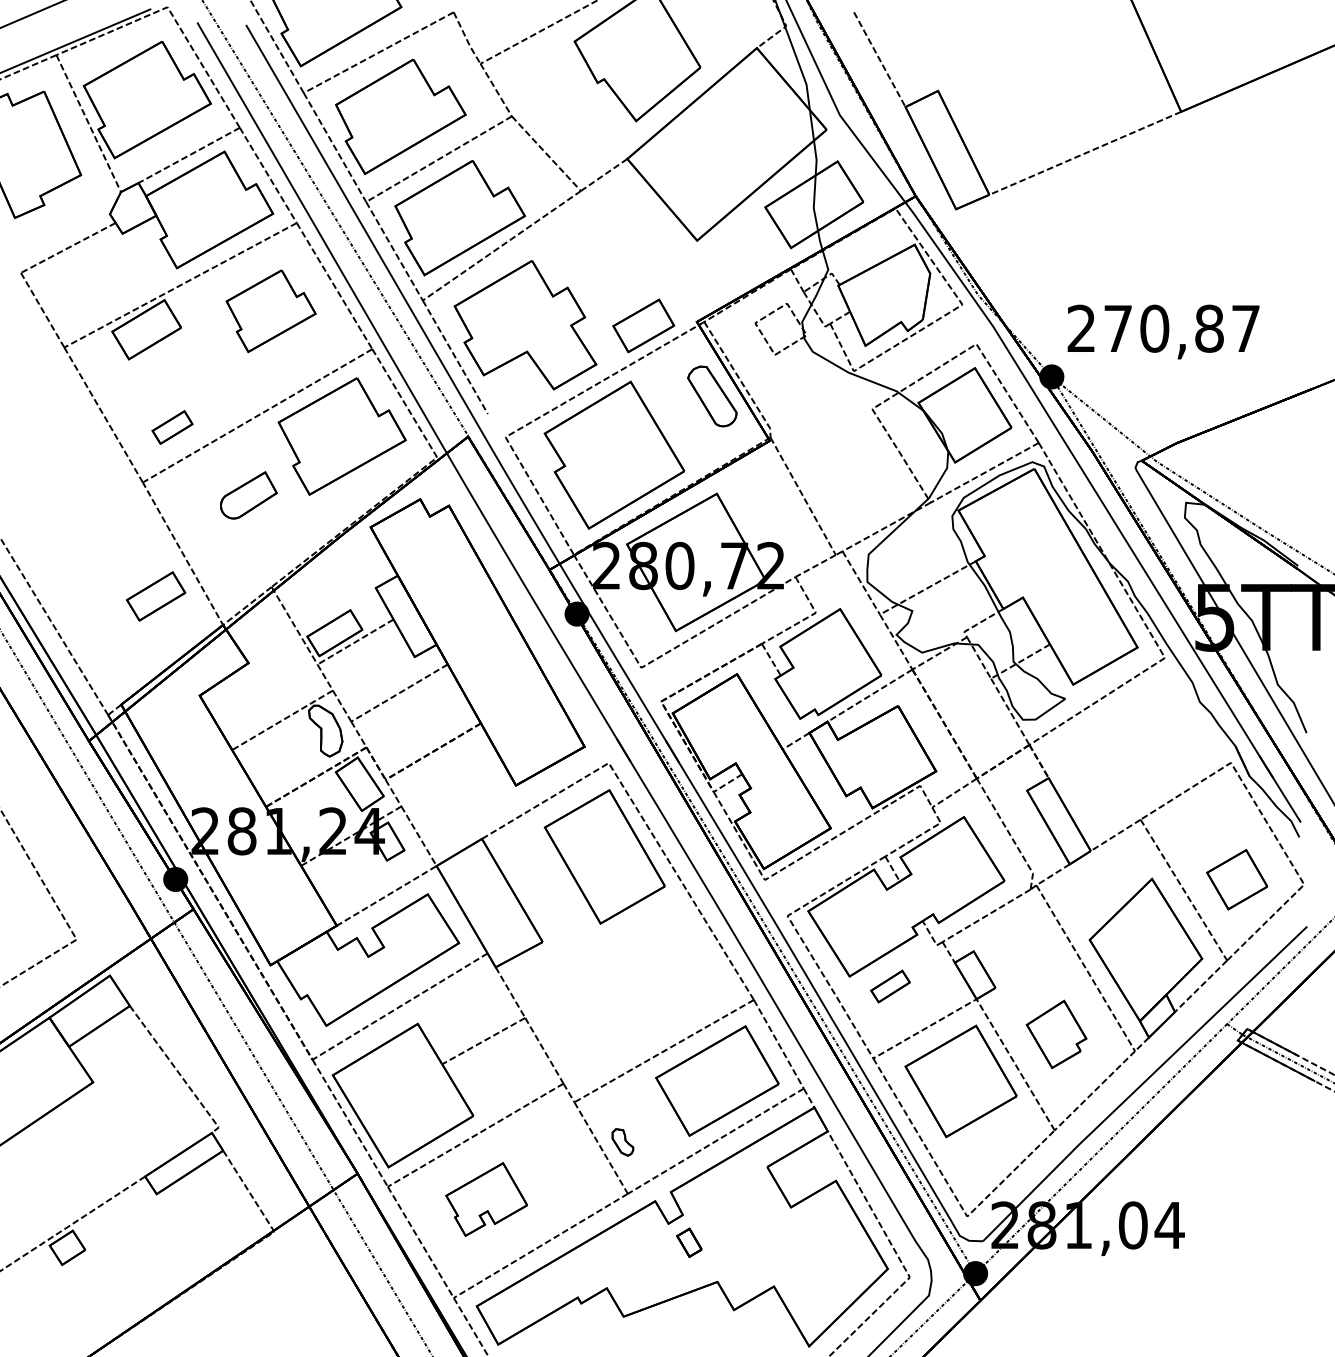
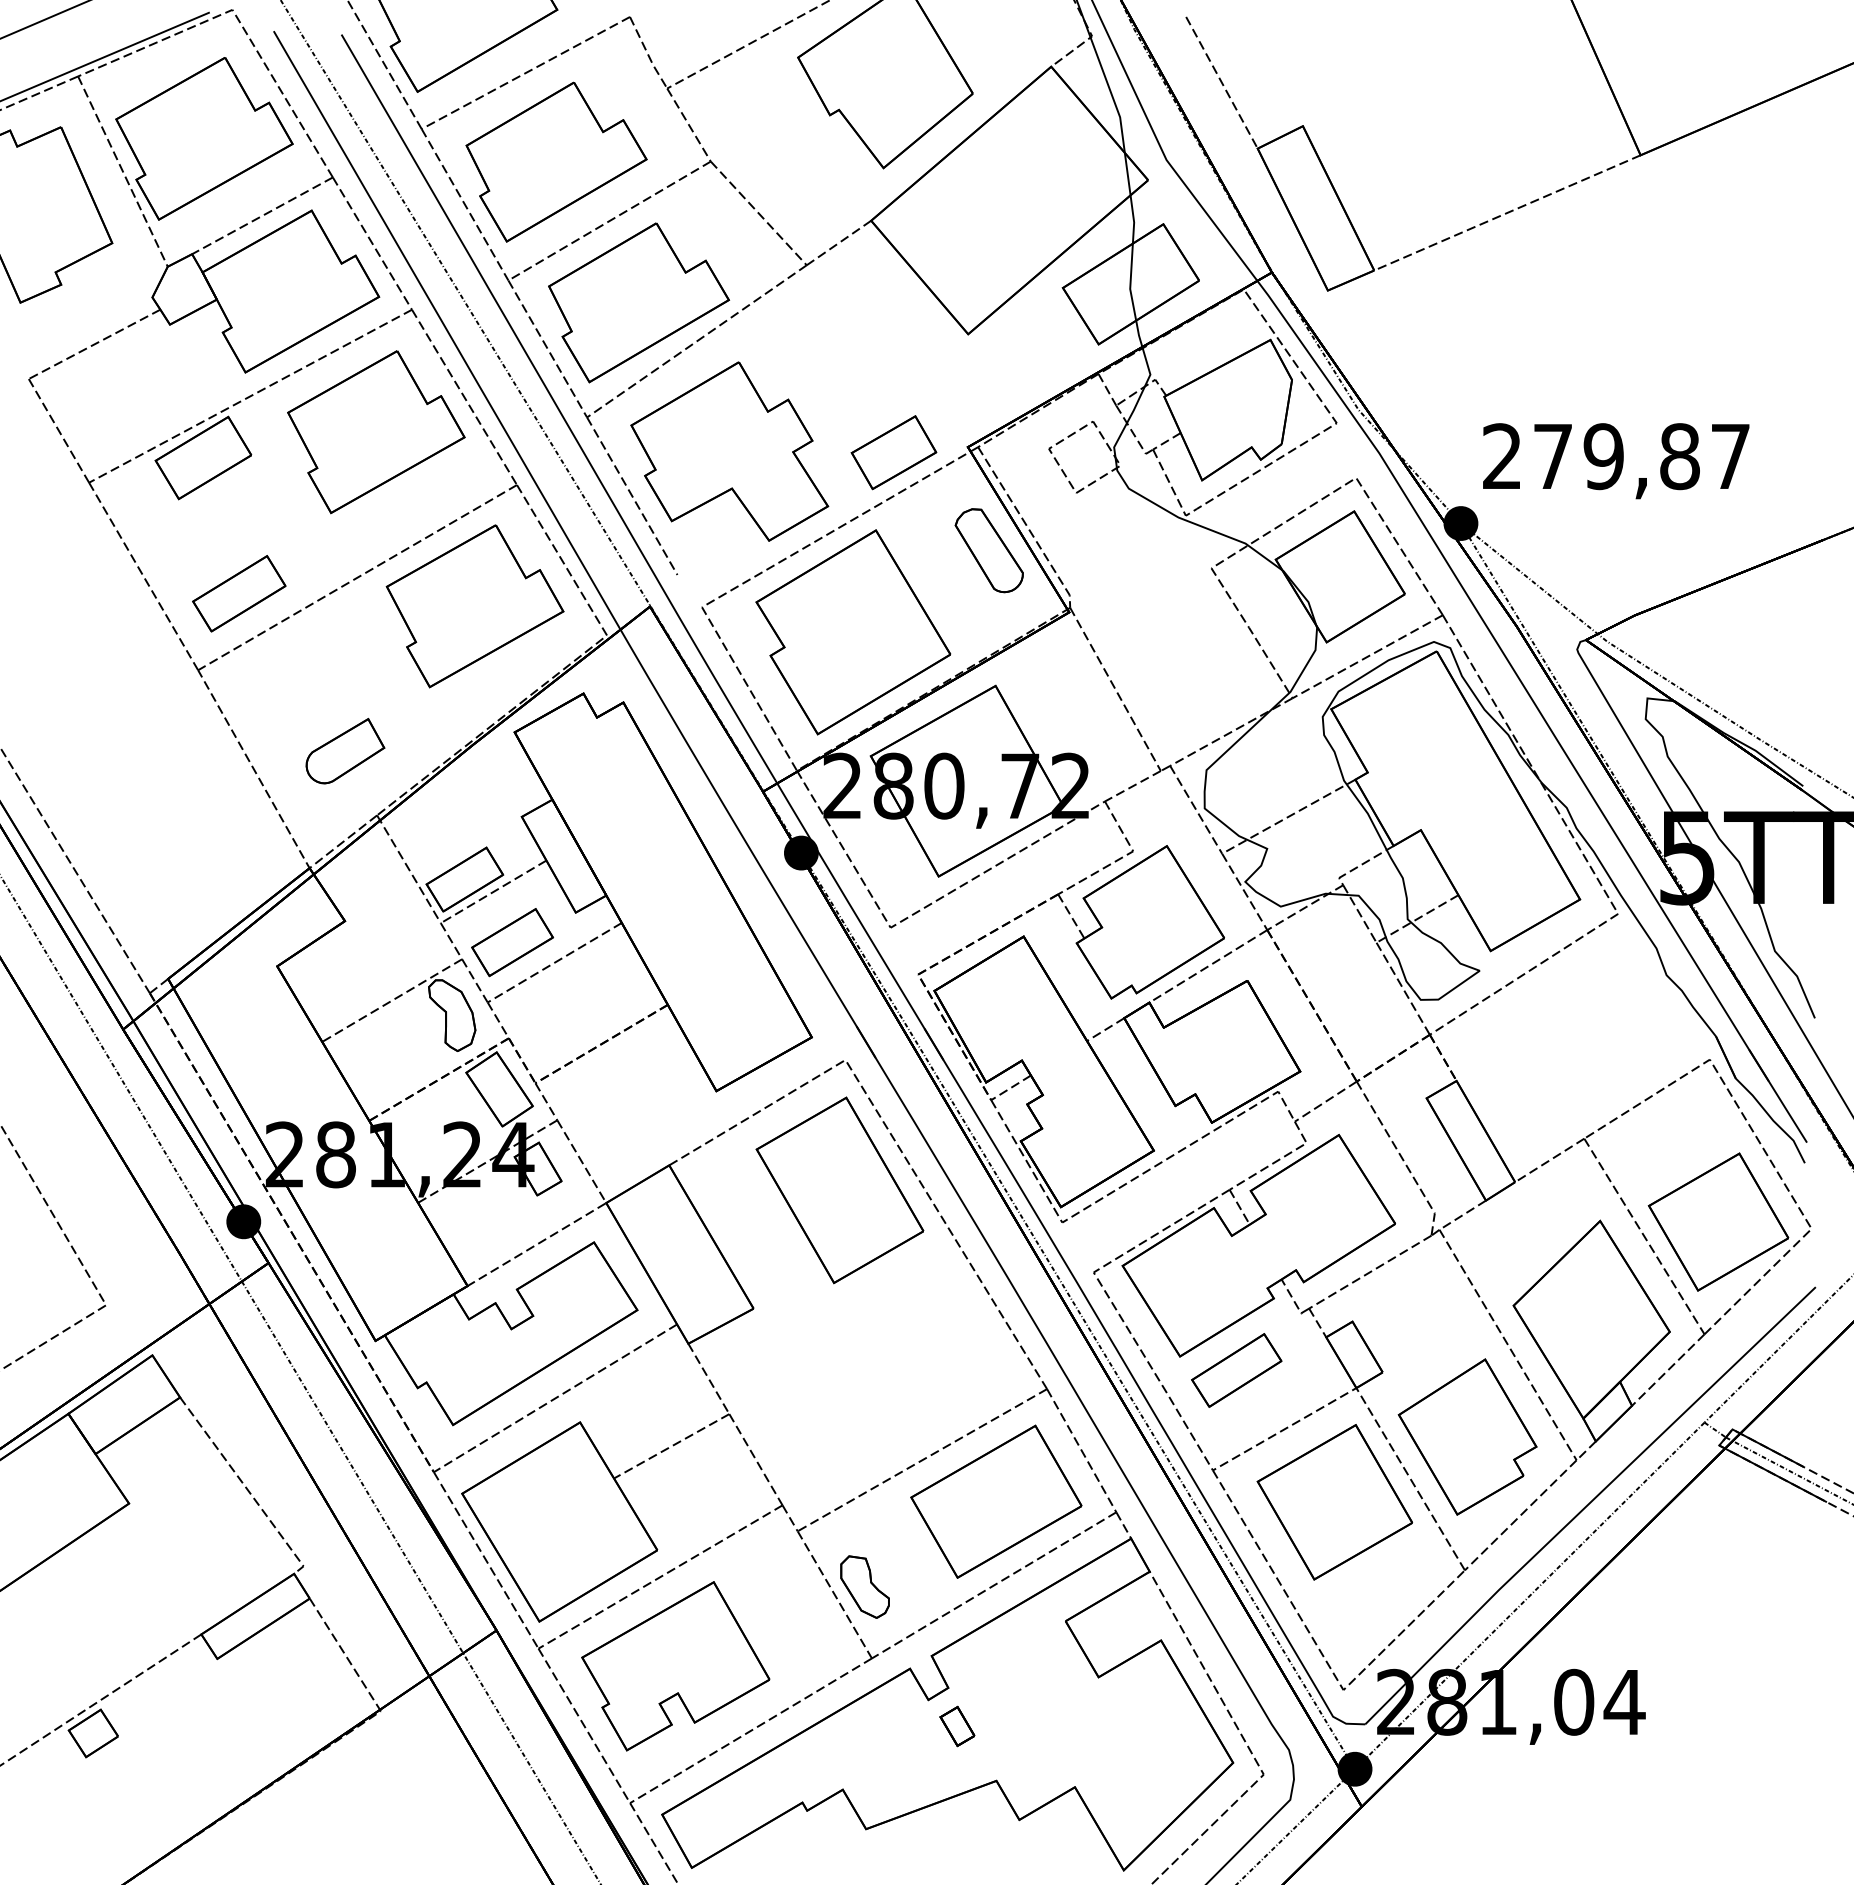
part: (271, 311) -> (376, 432), size x1.43
text: (1154, 328) -> (1603, 456), 270,87 -> 279,87
part: (172, 427) -> (239, 593), size x1.67
part: (248, 495) -> (345, 751), moved
part: (156, 596) -> (512, 942), moved
part: (1237, 879) -> (1718, 1221), size x1.67
part: (890, 986) -> (1236, 1370), size x1.67
part: (1056, 1034) -> (1467, 1436), size x1.67
part: (622, 1142) -> (864, 1586), size x1.67
part: (486, 1199) -> (675, 1666), size x1.67

